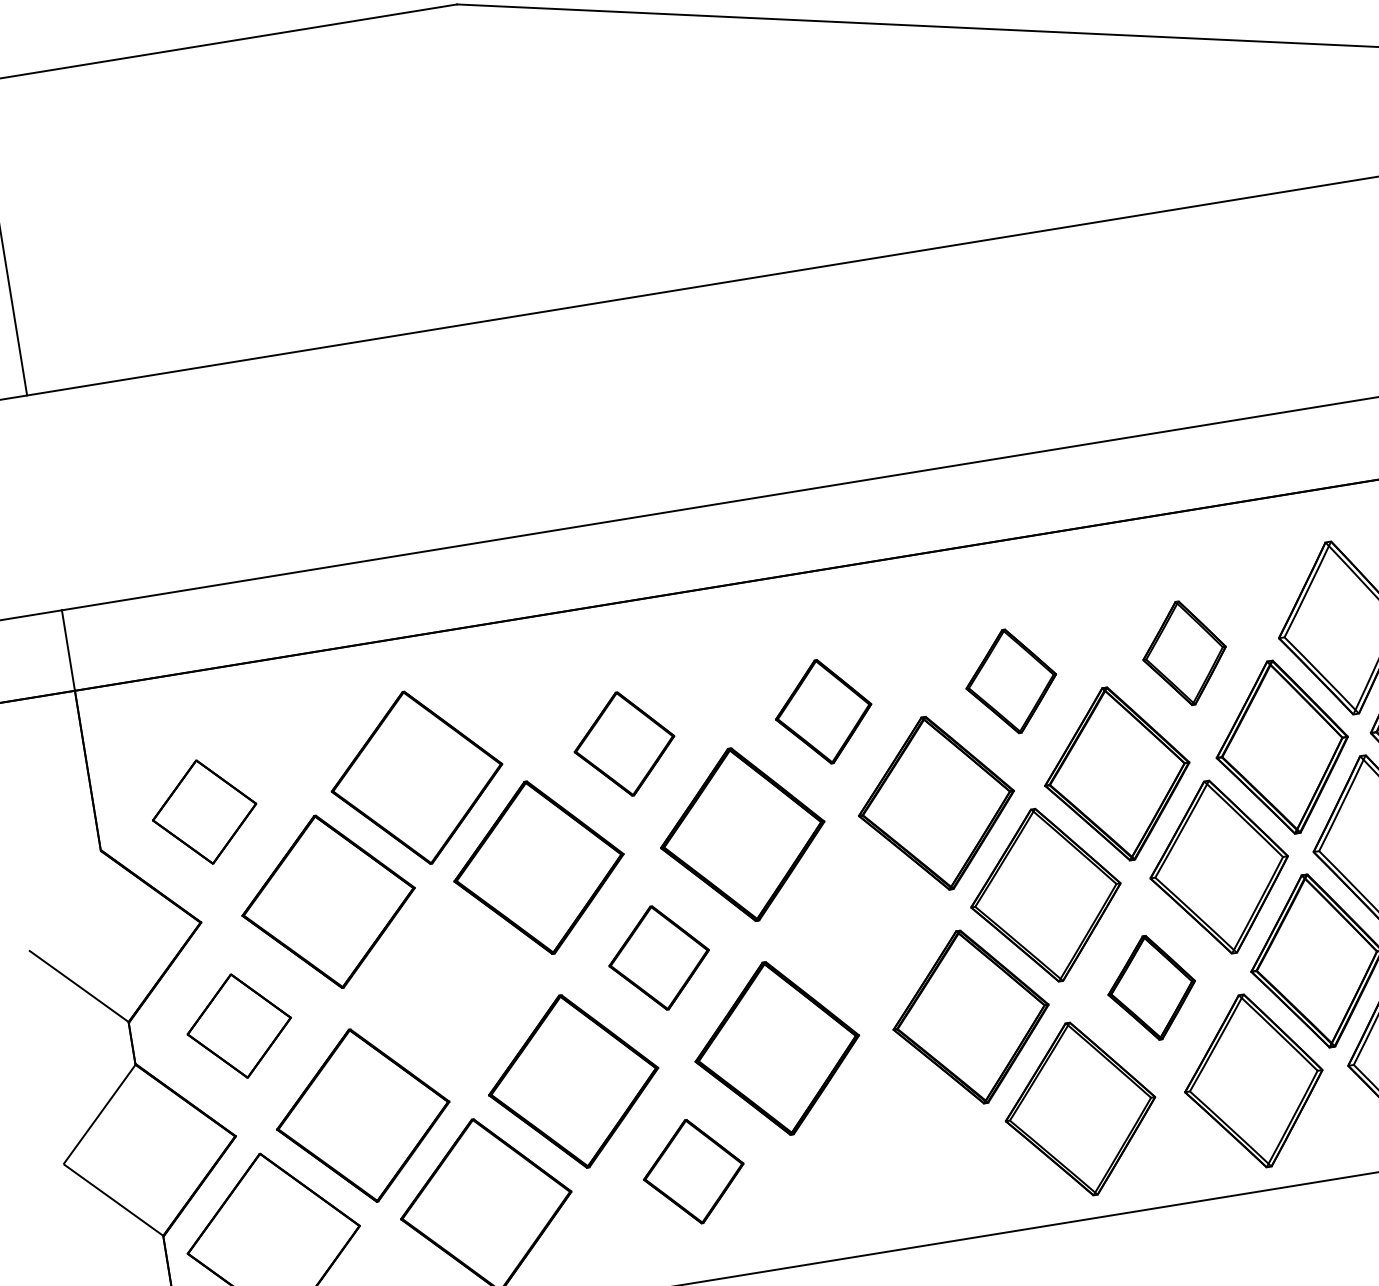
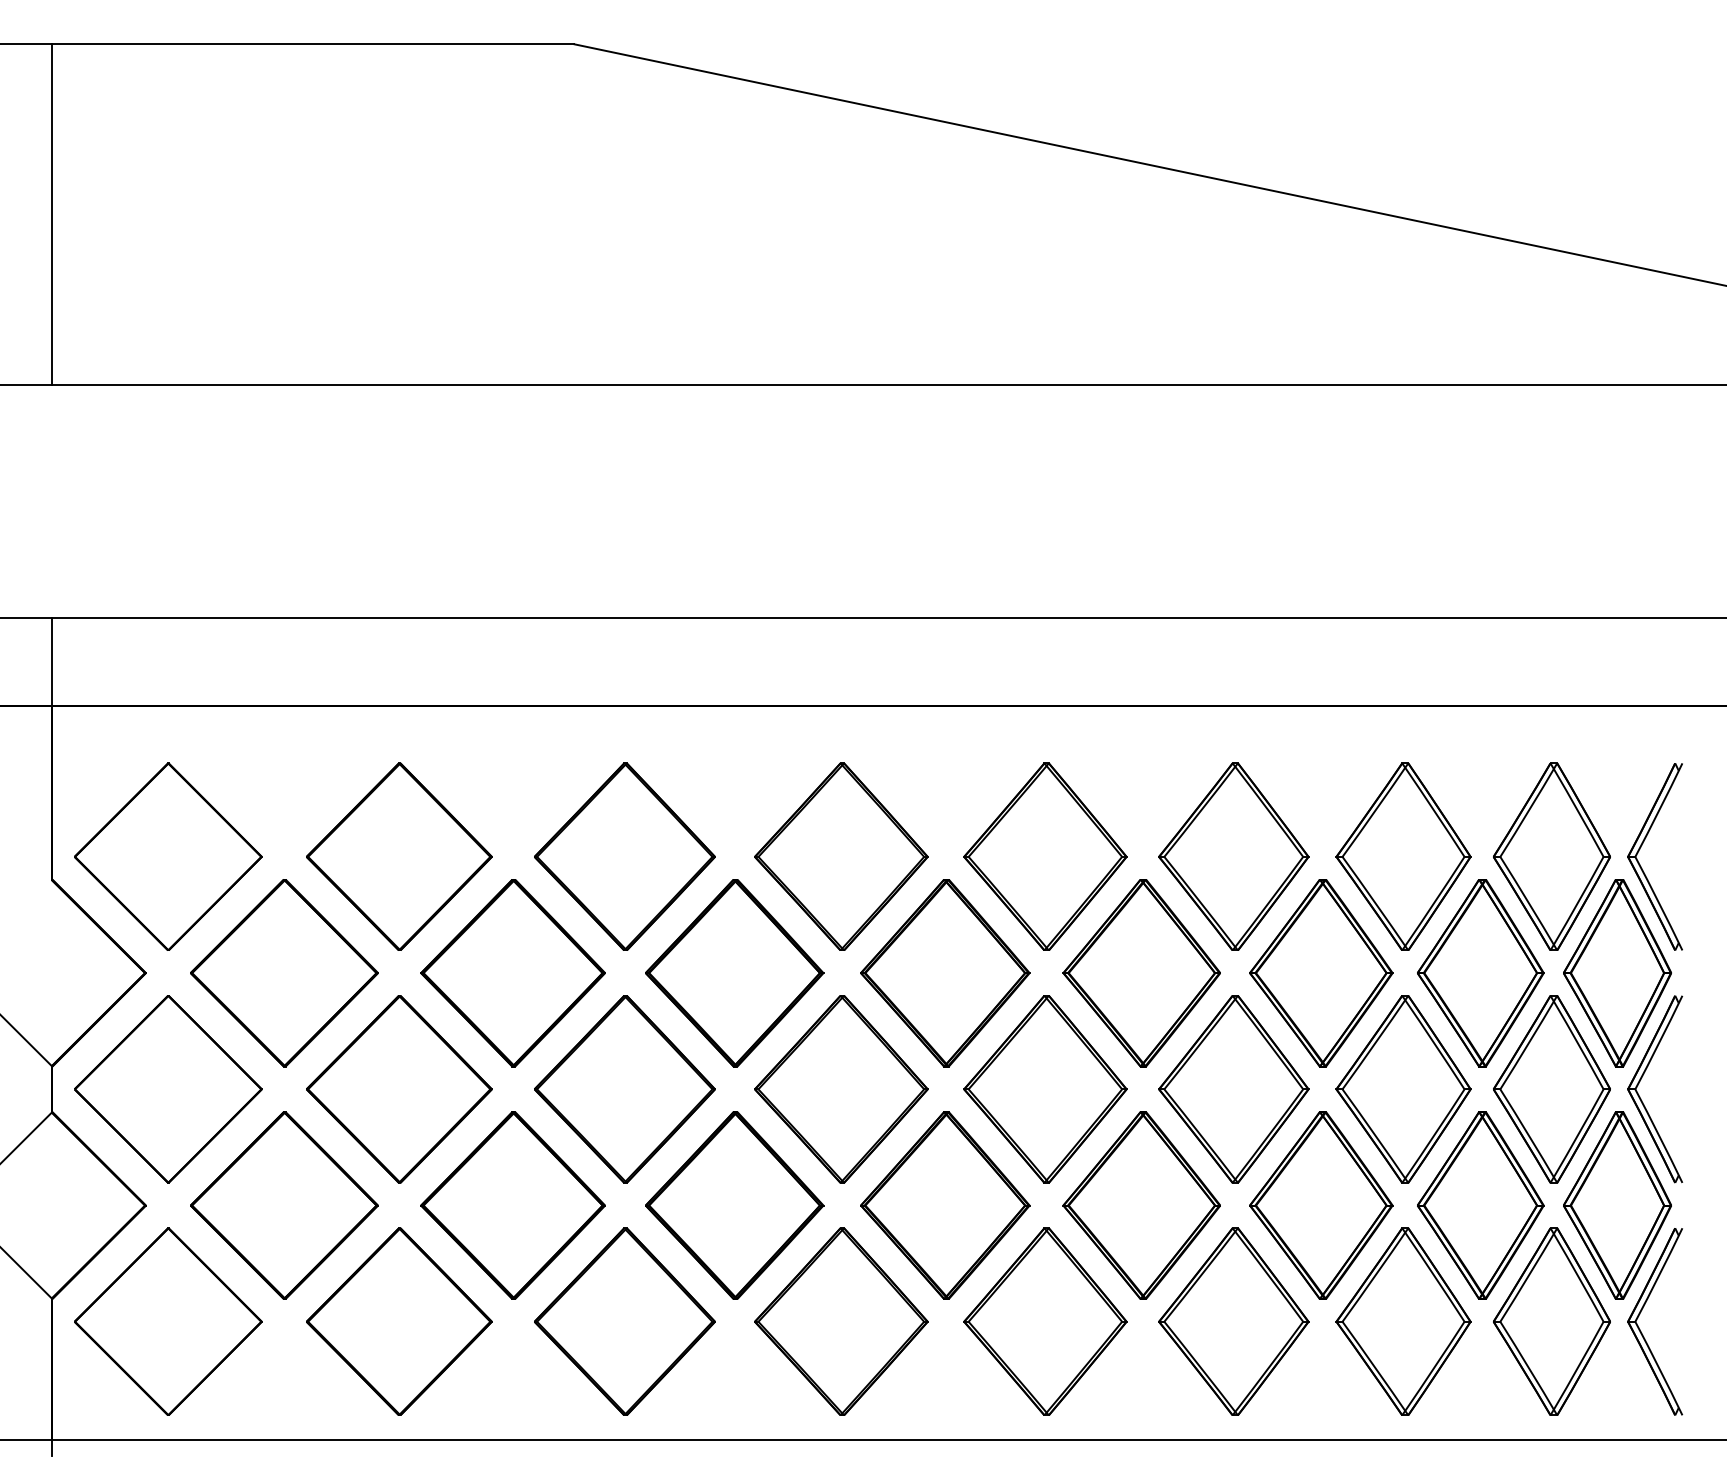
part: (1184, 653) -> (1233, 856), size x1.67
part: (1011, 681) -> (1045, 856), size x1.67
part: (823, 711) -> (841, 856), size x1.67
part: (624, 743) -> (624, 856), size x1.67
part: (204, 811) -> (168, 856), size x1.67
part: (858, 925) -> (841, 1089), added
part: (658, 958) -> (624, 1089), size x1.67
part: (1151, 987) -> (1141, 1205), size x1.67
part: (451, 991) -> (399, 1089), added
part: (239, 1026) -> (168, 1089), size x1.67
part: (892, 1139) -> (841, 1321), added
part: (693, 1171) -> (624, 1321), size x1.67

